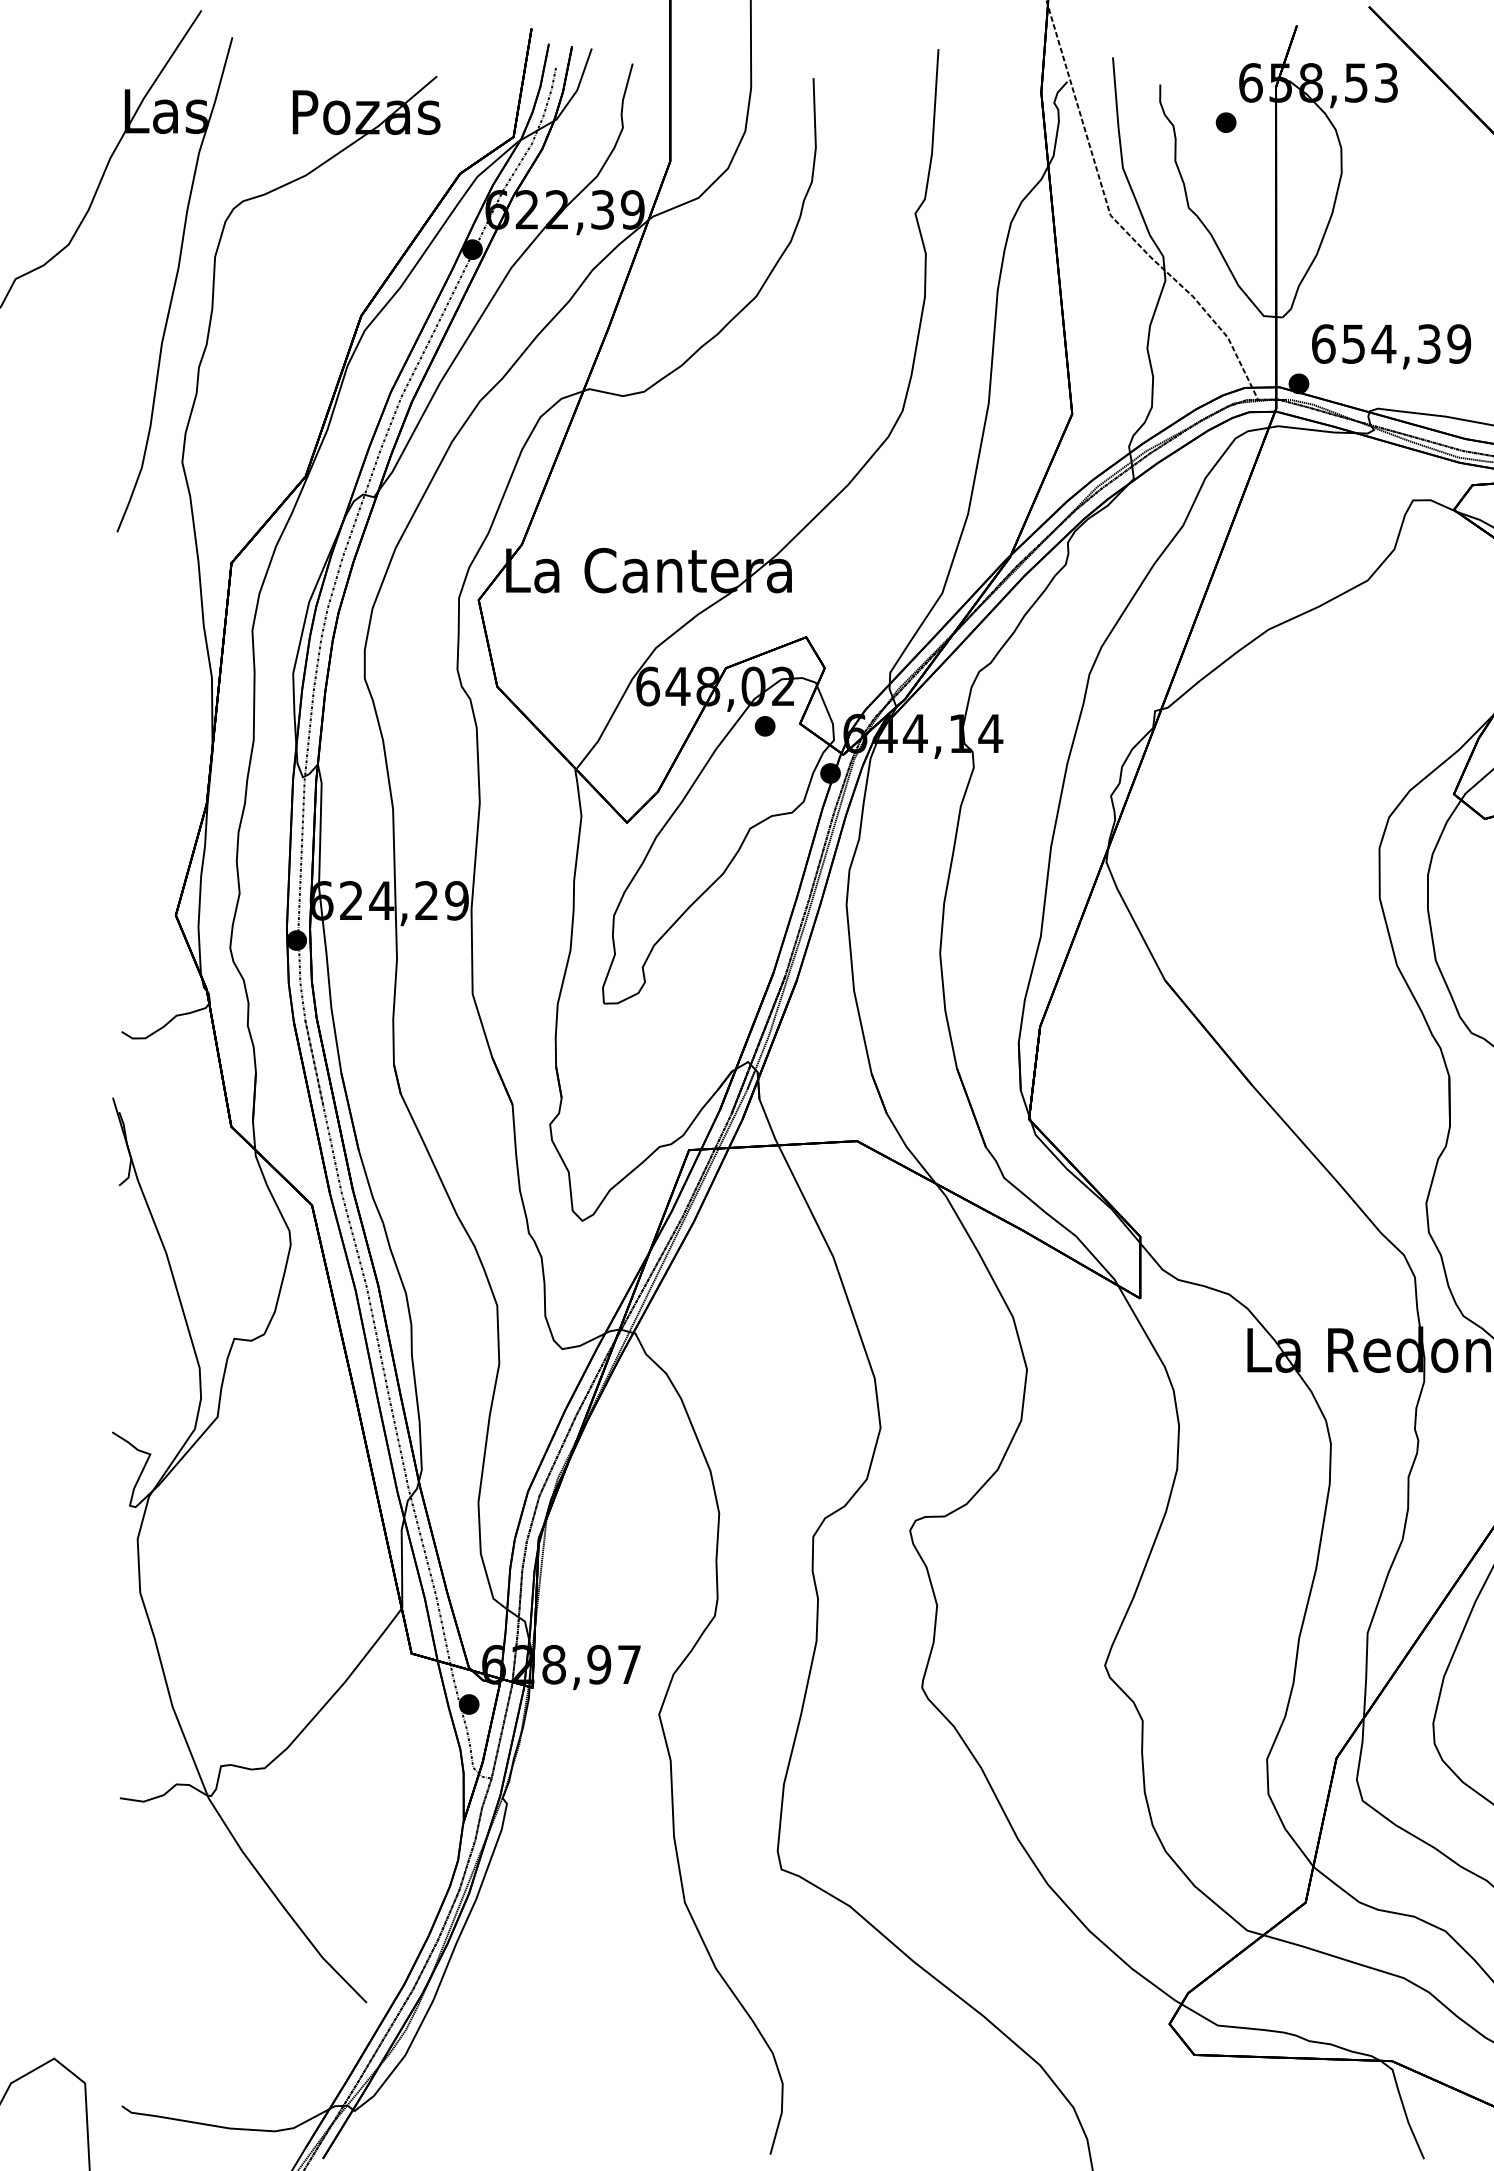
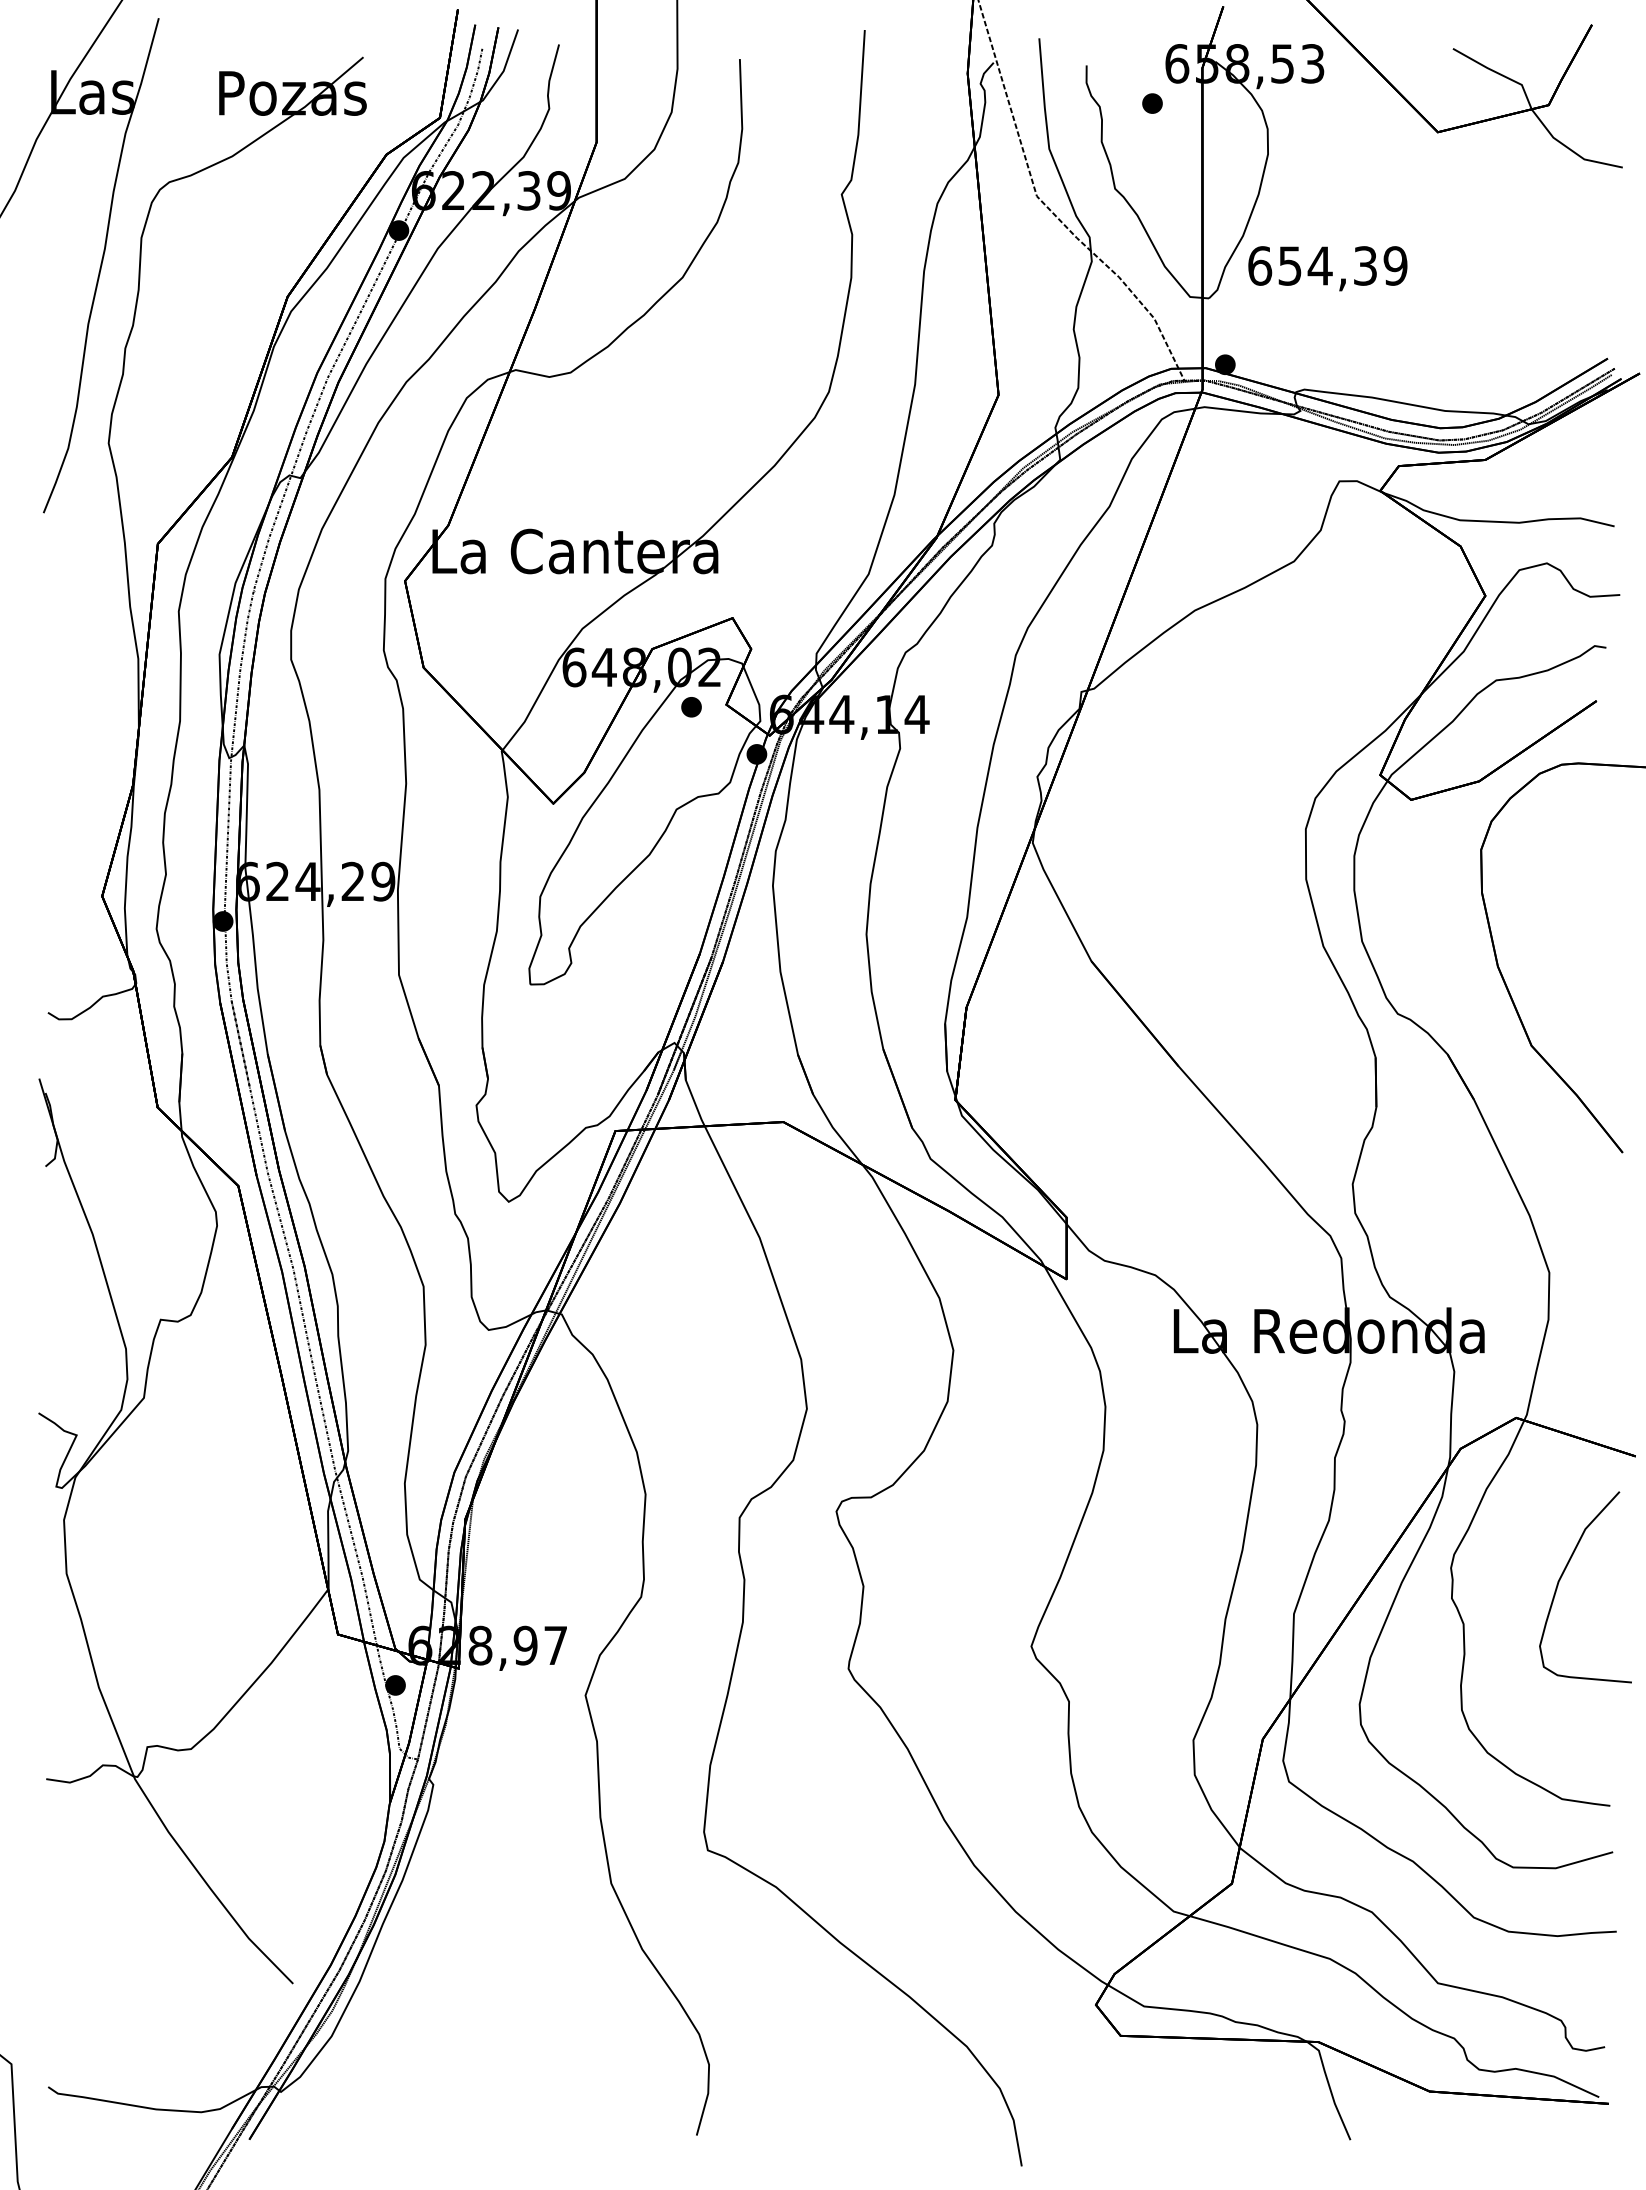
text: (1391, 346) -> (1327, 268), moved

